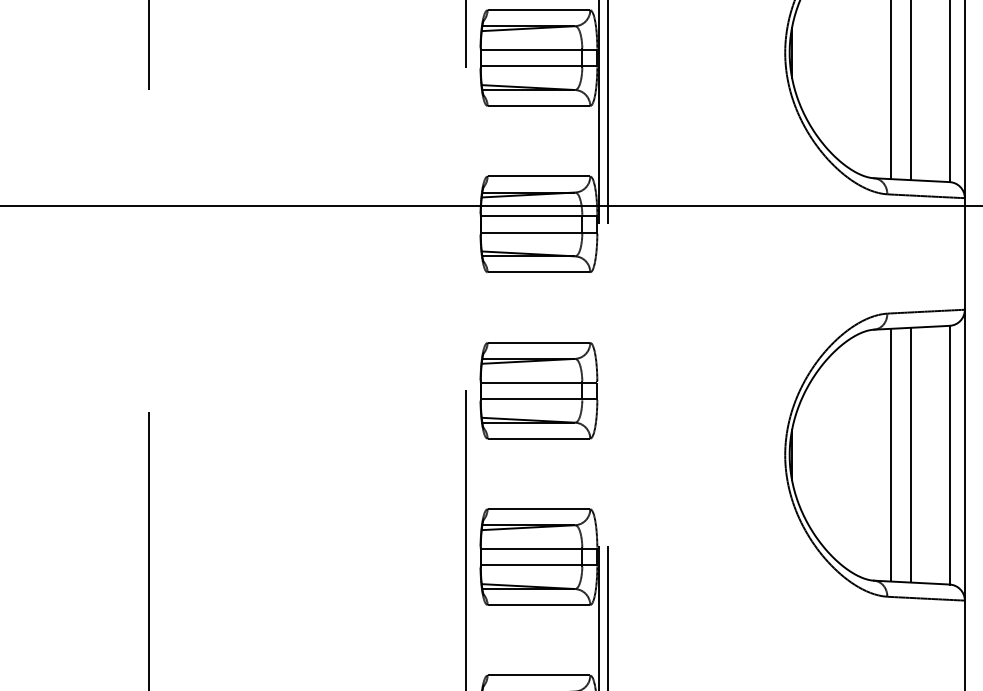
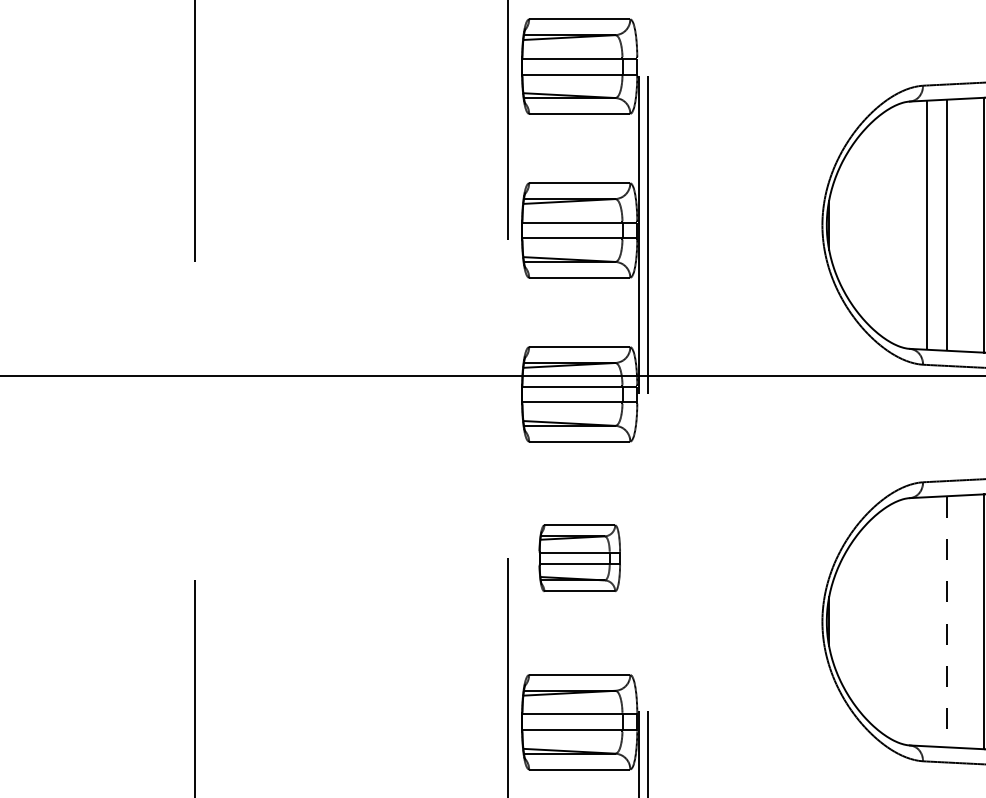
part: (538, 390) -> (579, 558), size x0.7
line: (890, 454) -> (926, 621), removed
line: (911, 455) -> (946, 622), solid -> dashed

